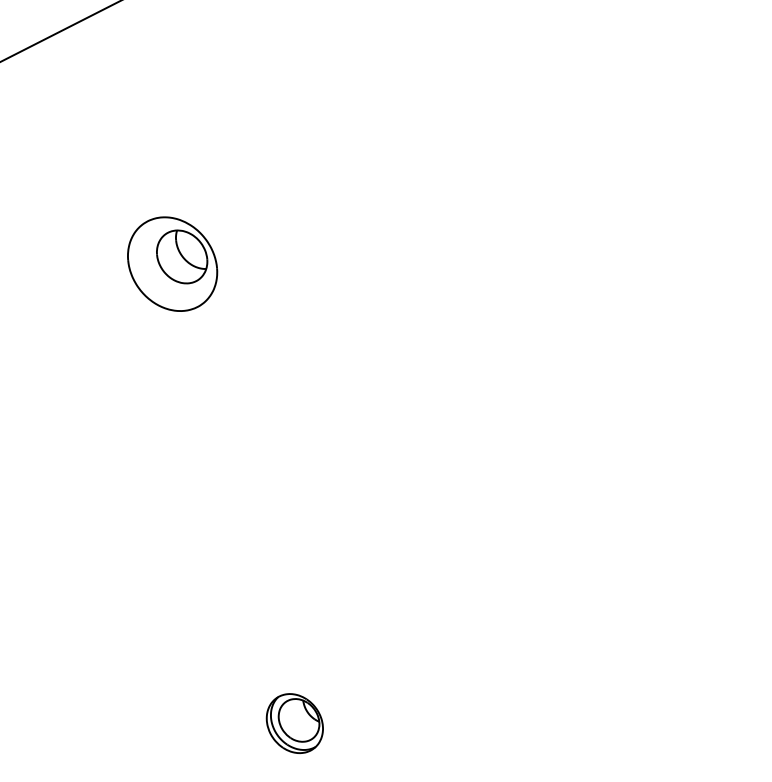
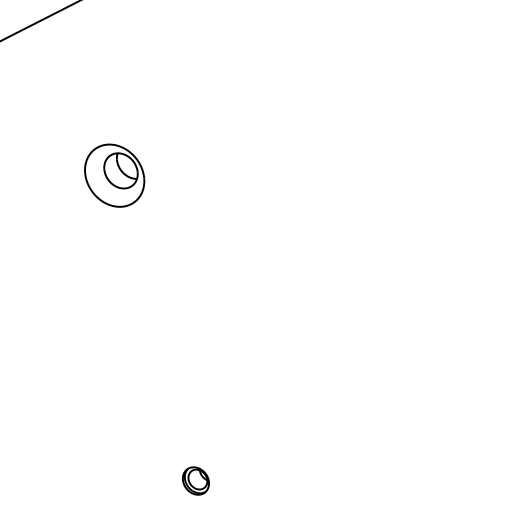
part: (294, 722) -> (195, 480), size x0.7

